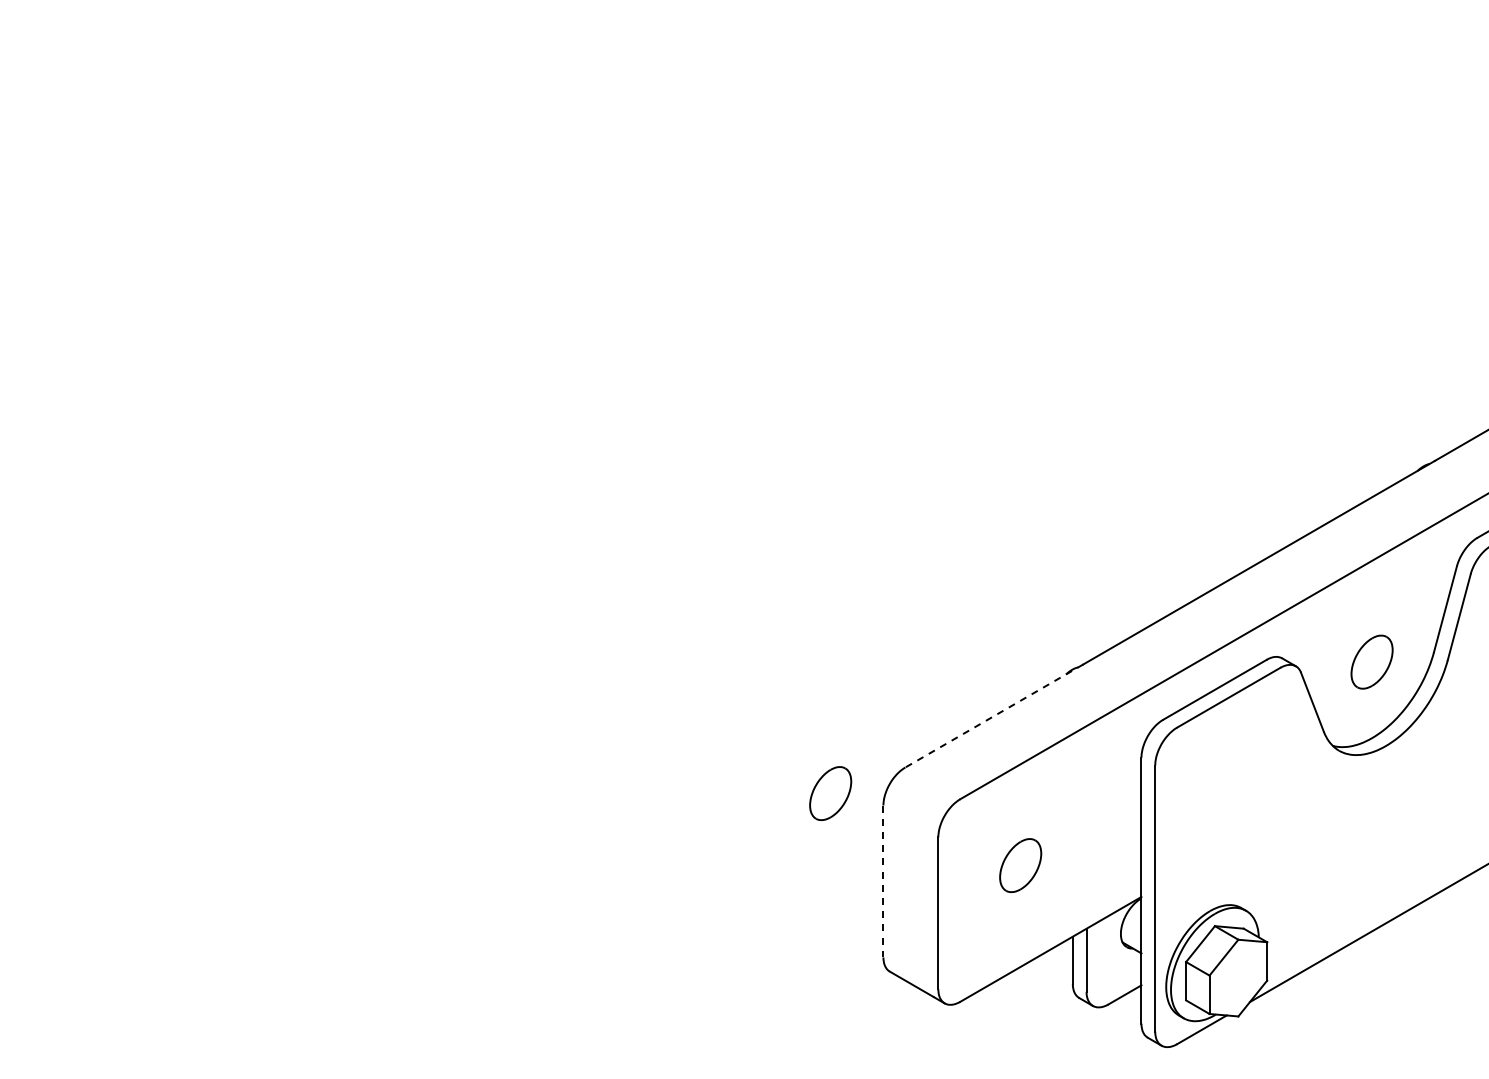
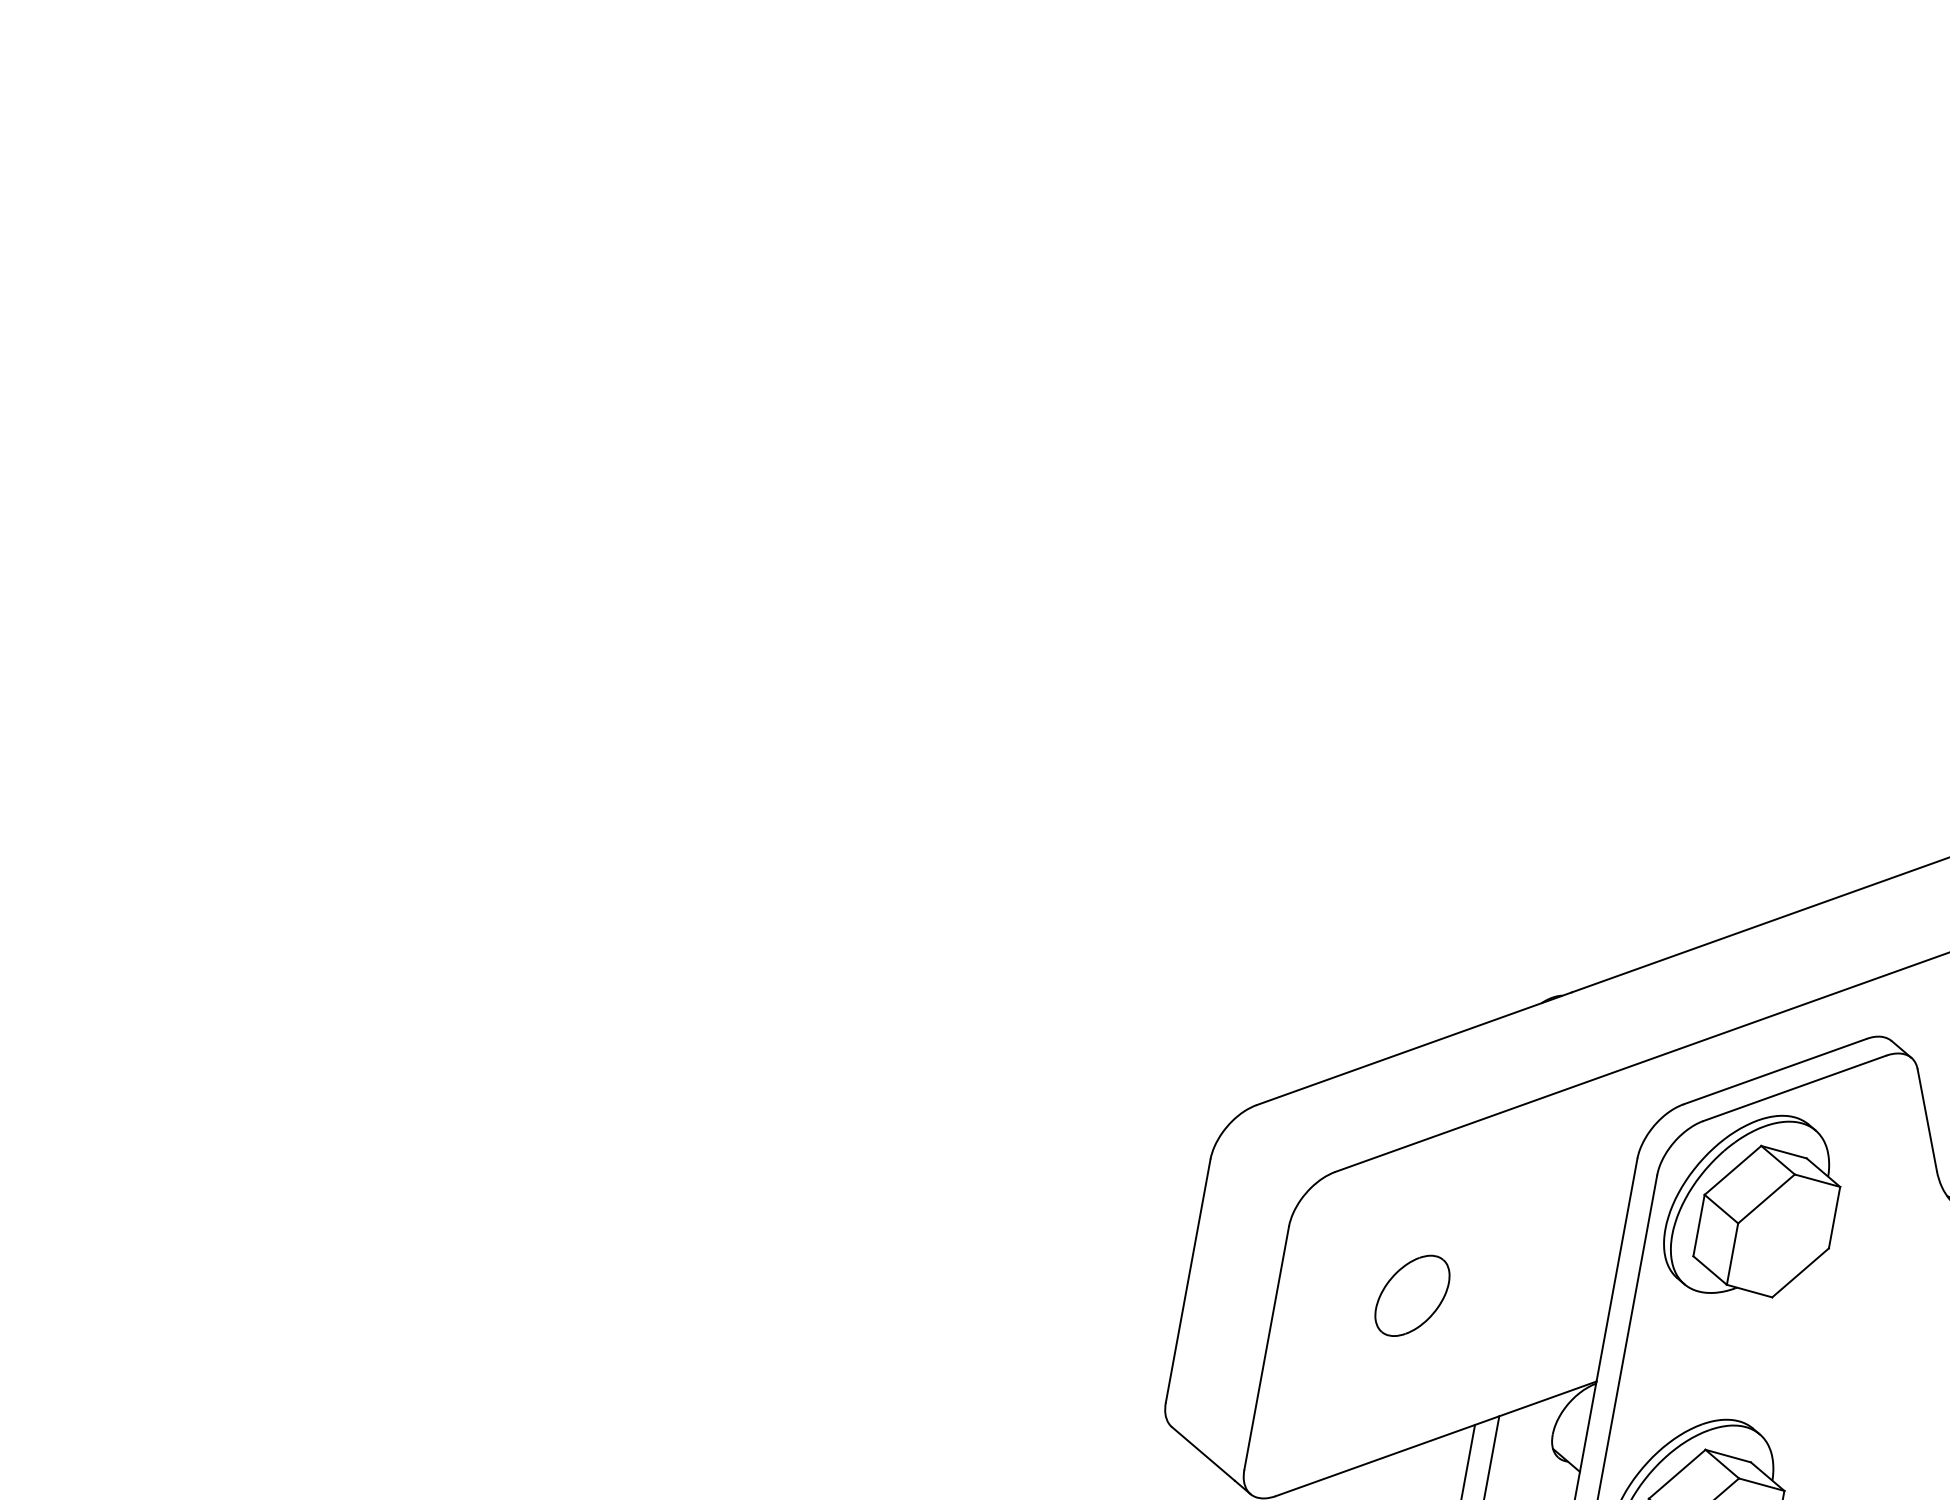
line: (994, 715) -> (1414, 1048), dashed -> solid
part: (1216, 773) -> (1752, 1206), added
part: (830, 793) -> (1129, 1124), removed
line: (883, 881) -> (1188, 1281), dashed -> solid

